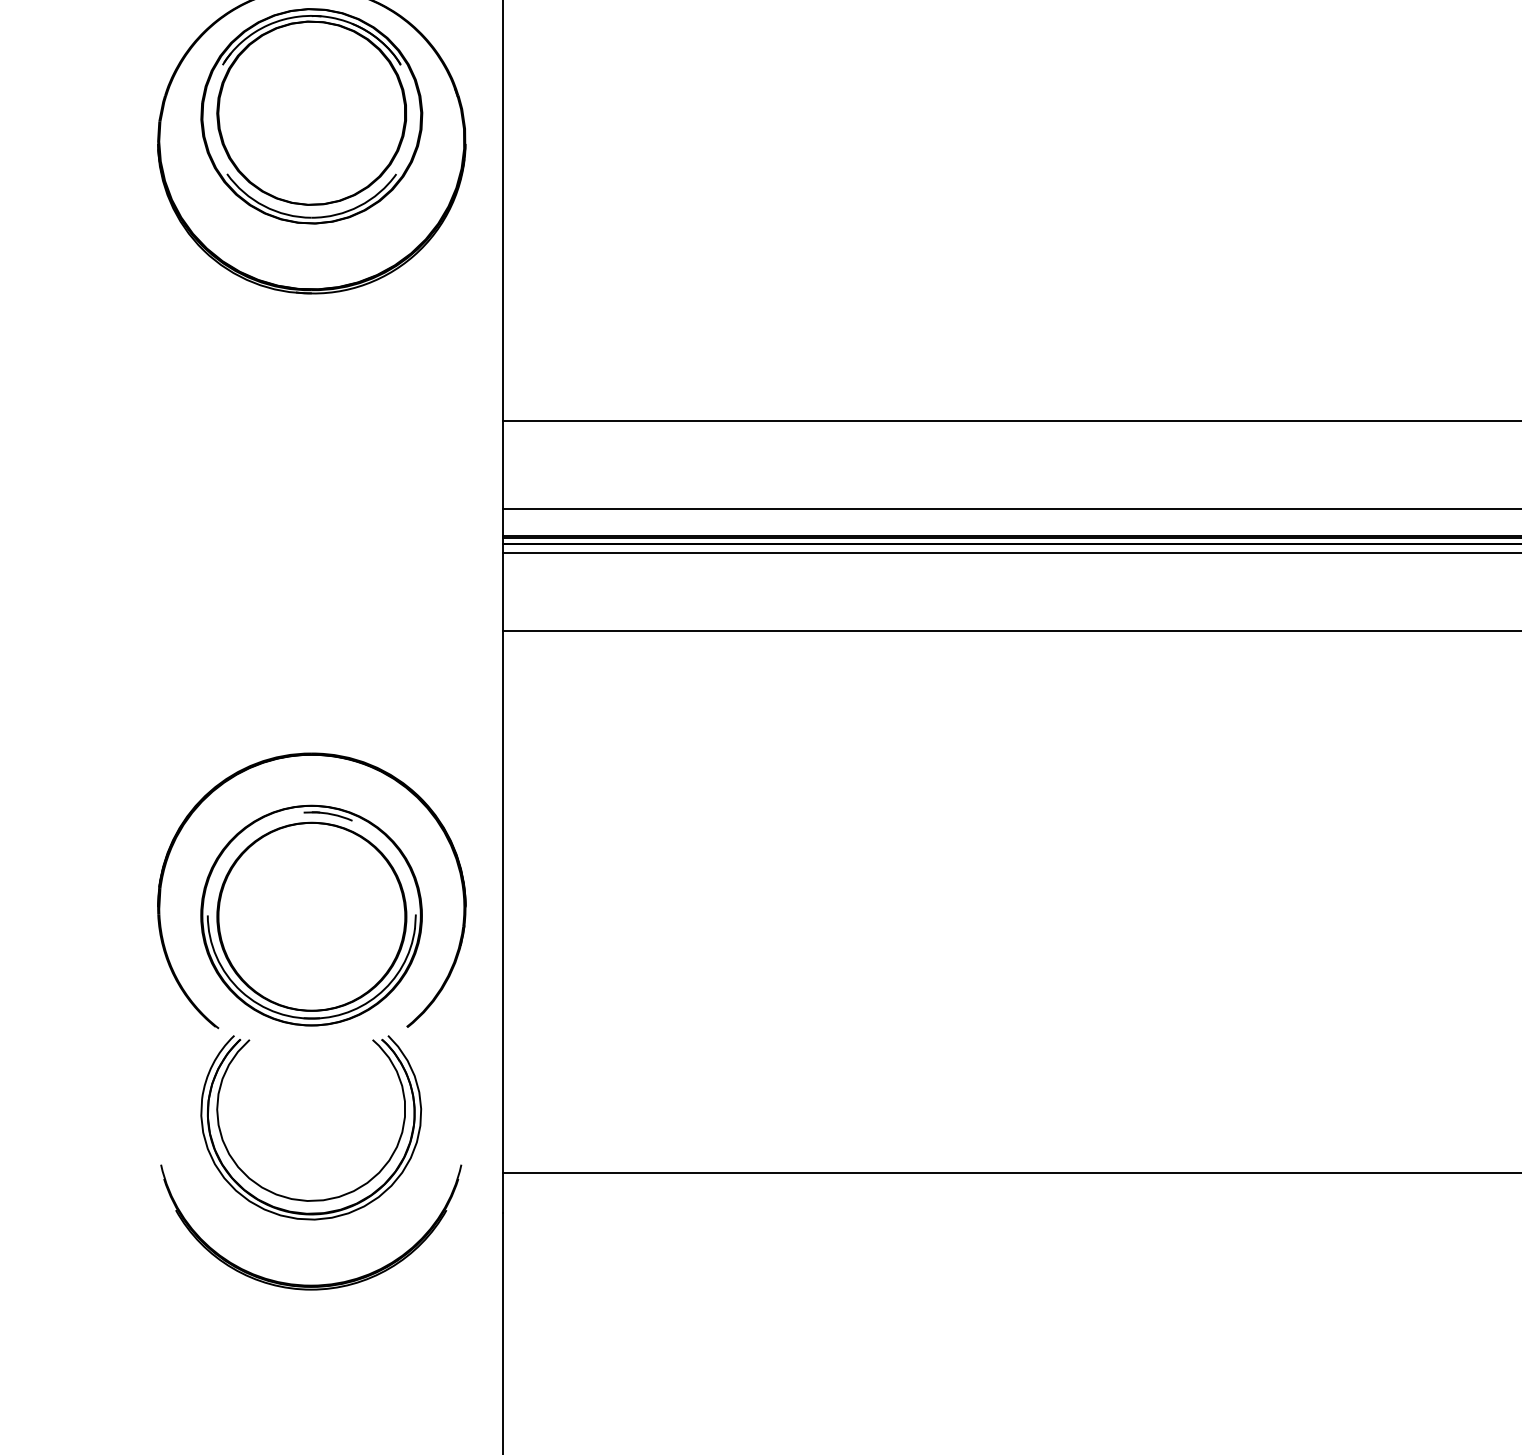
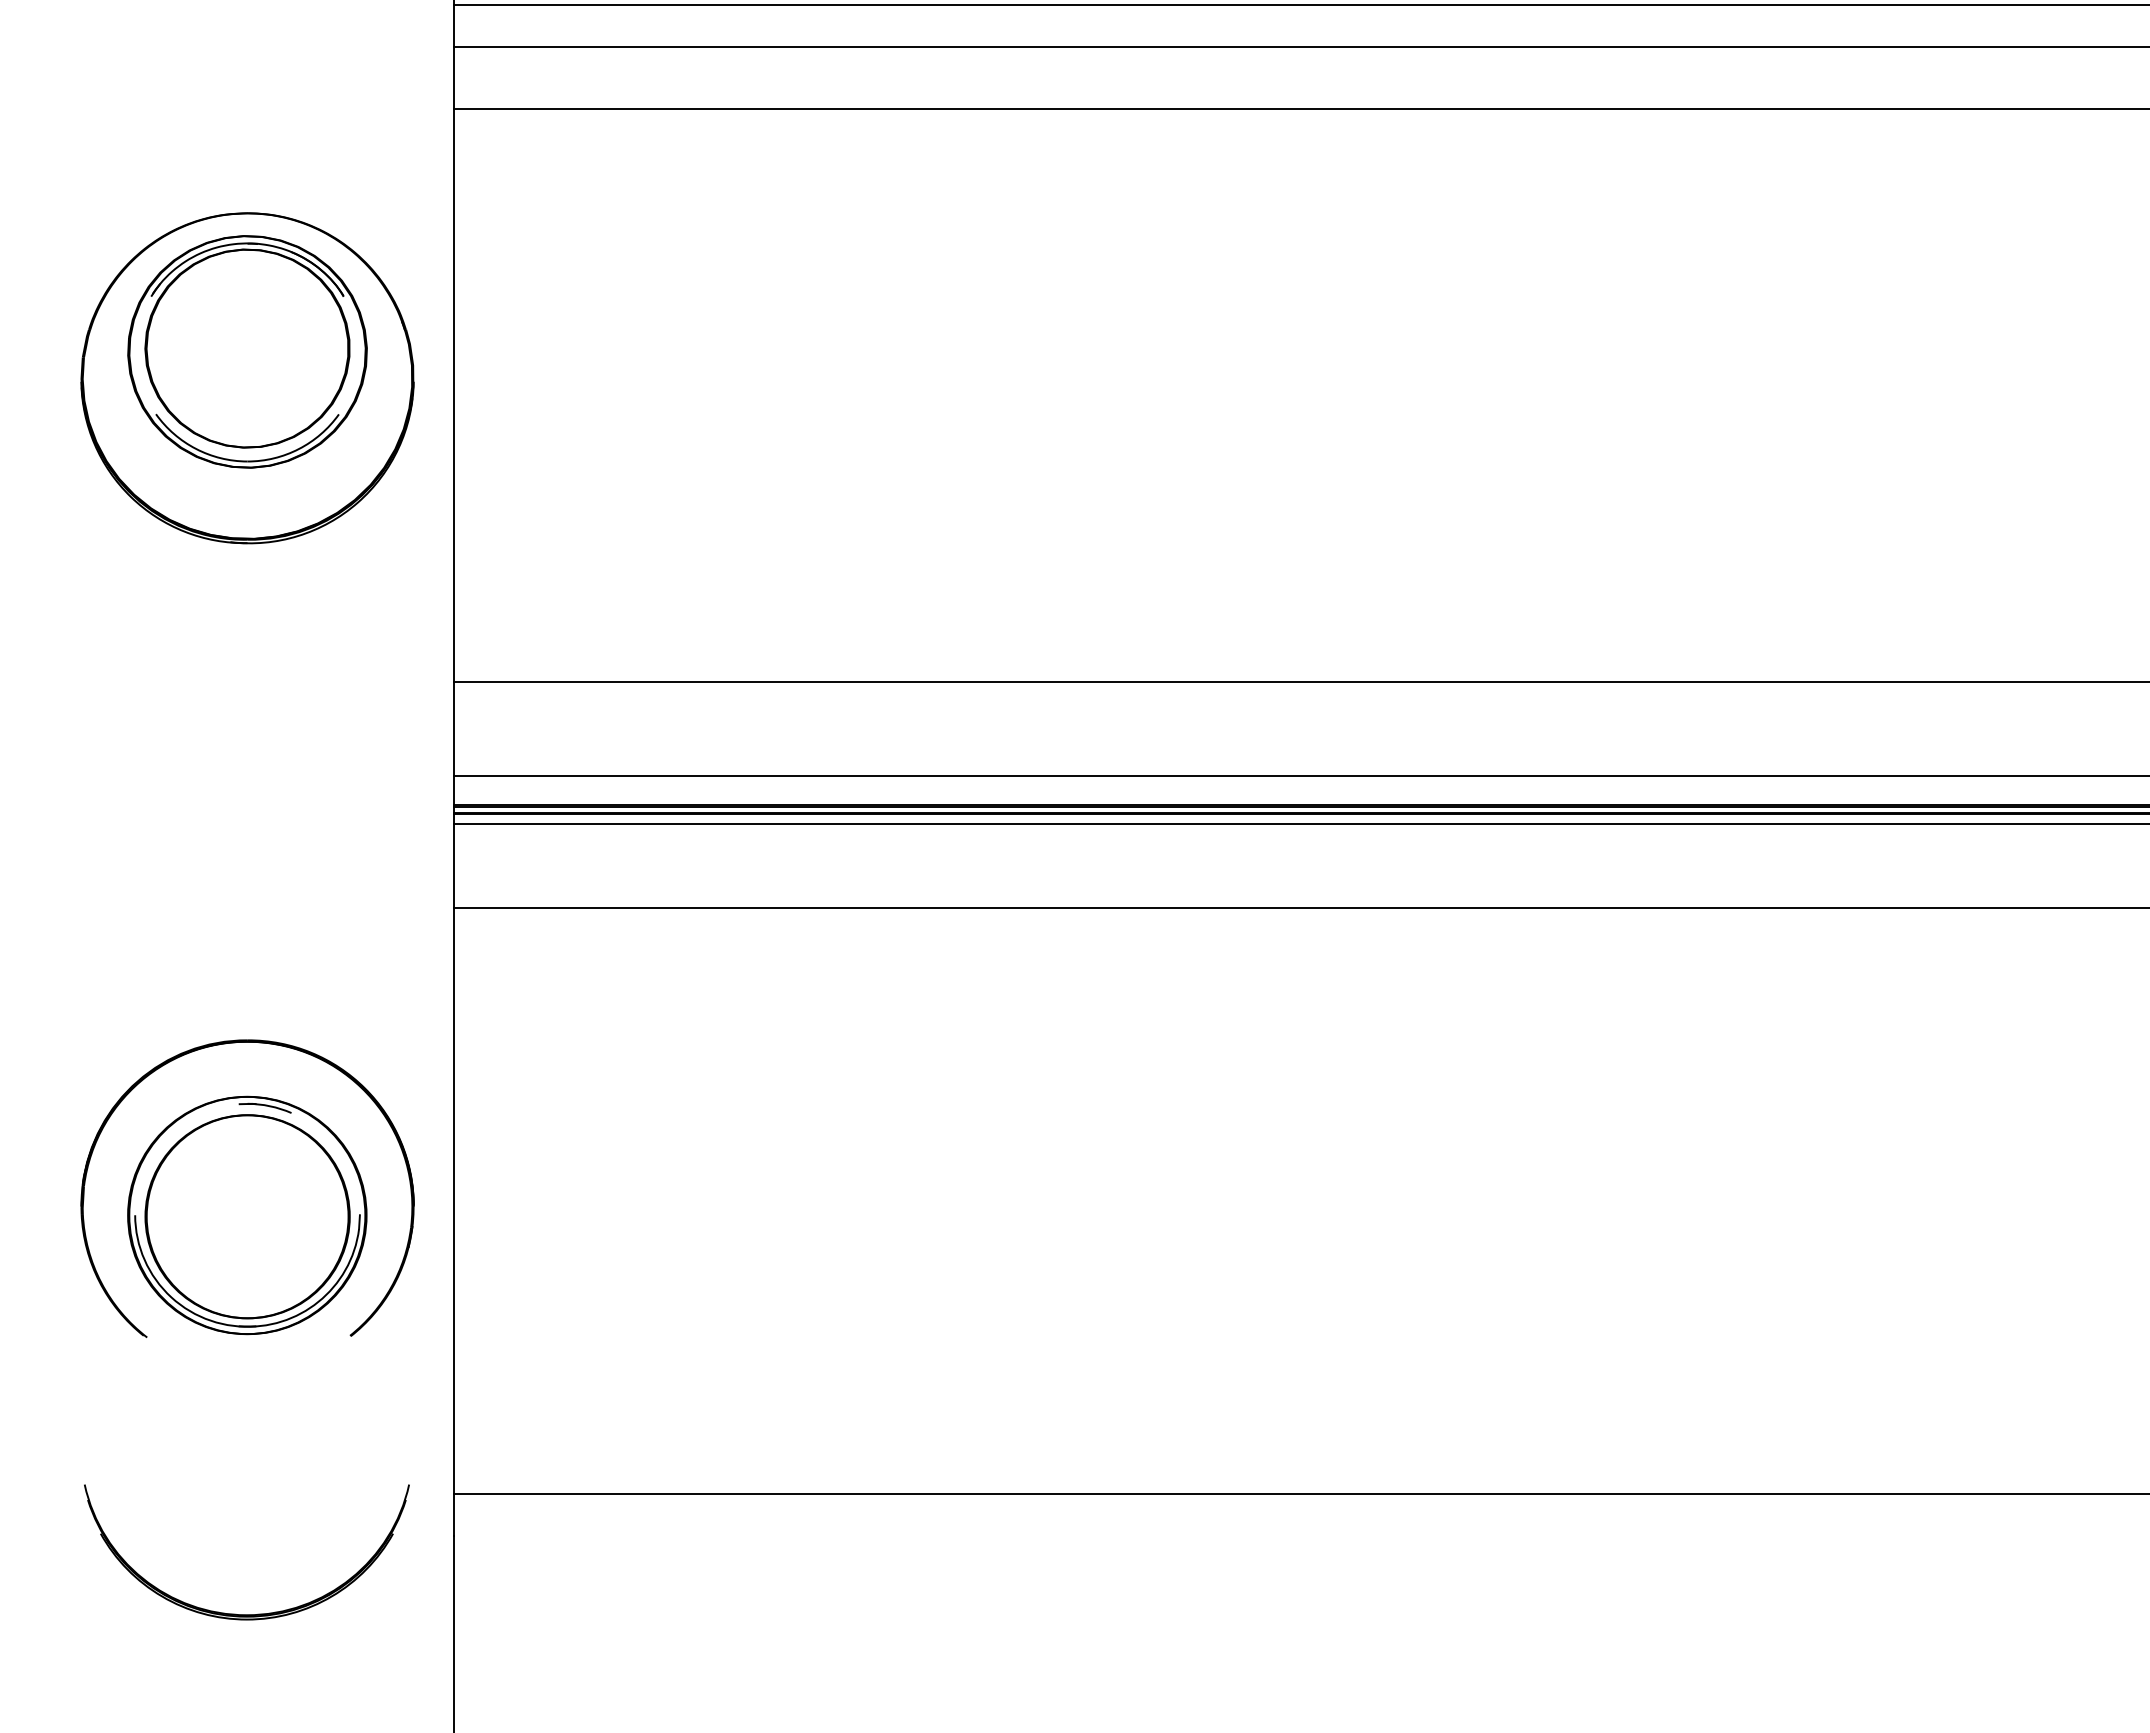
part: (299, 1198) -> (234, 1521), removed

